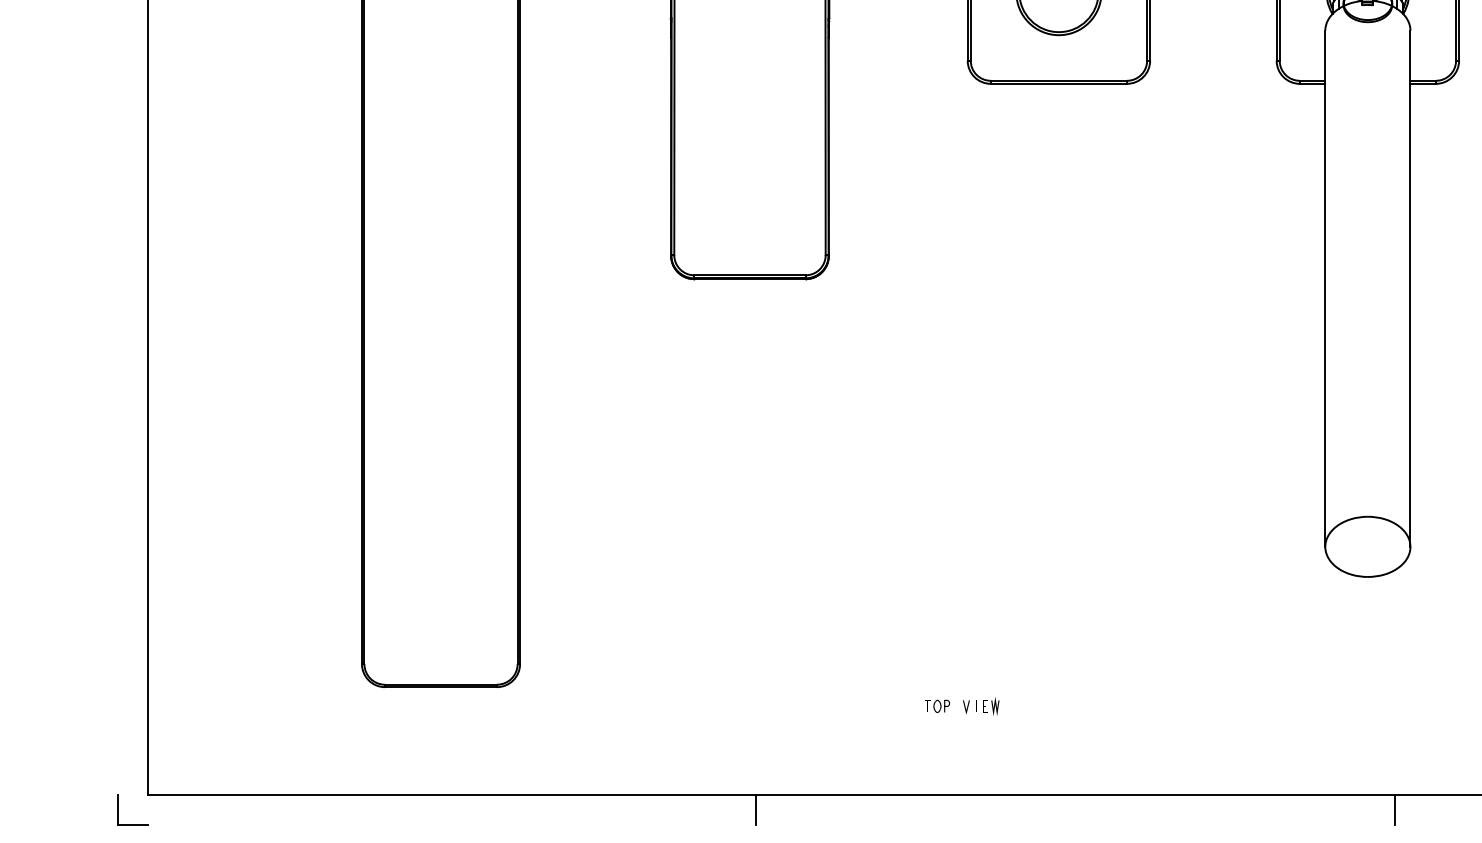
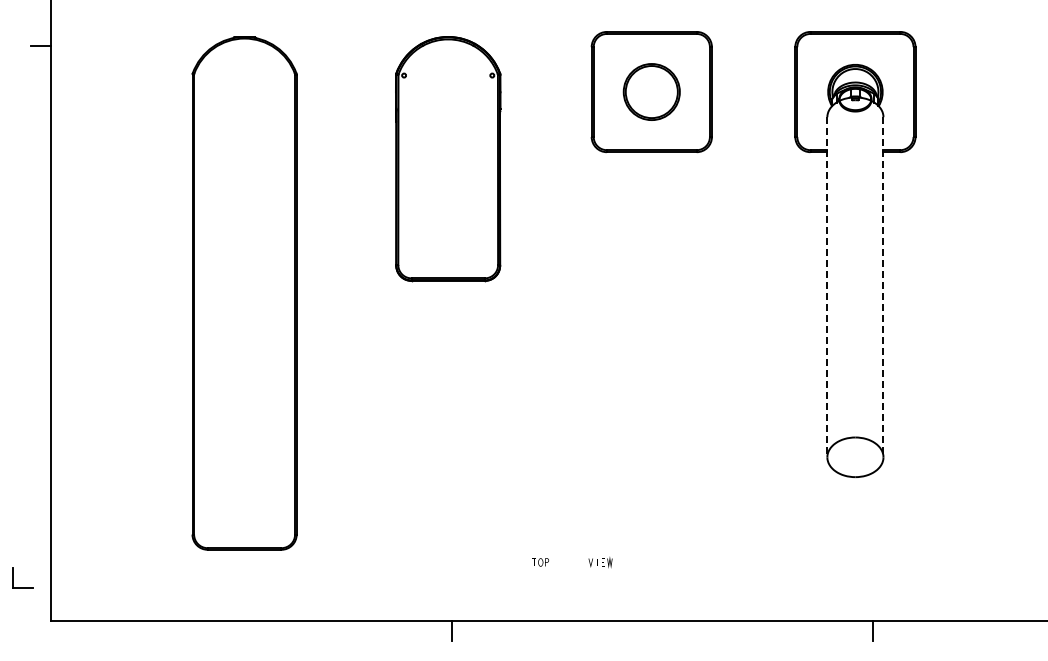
line: (1325, 289) -> (827, 287), solid -> dashed
line: (1410, 289) -> (883, 287), solid -> dashed
part: (937, 706) -> (540, 562), moved
part: (117, 809) -> (13, 577), moved

